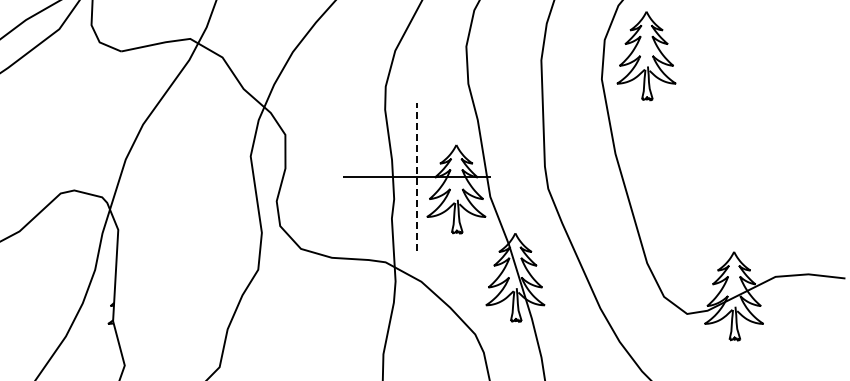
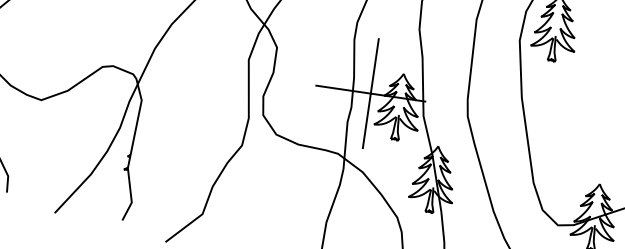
line: (416, 176) -> (370, 93), dashed -> solid

